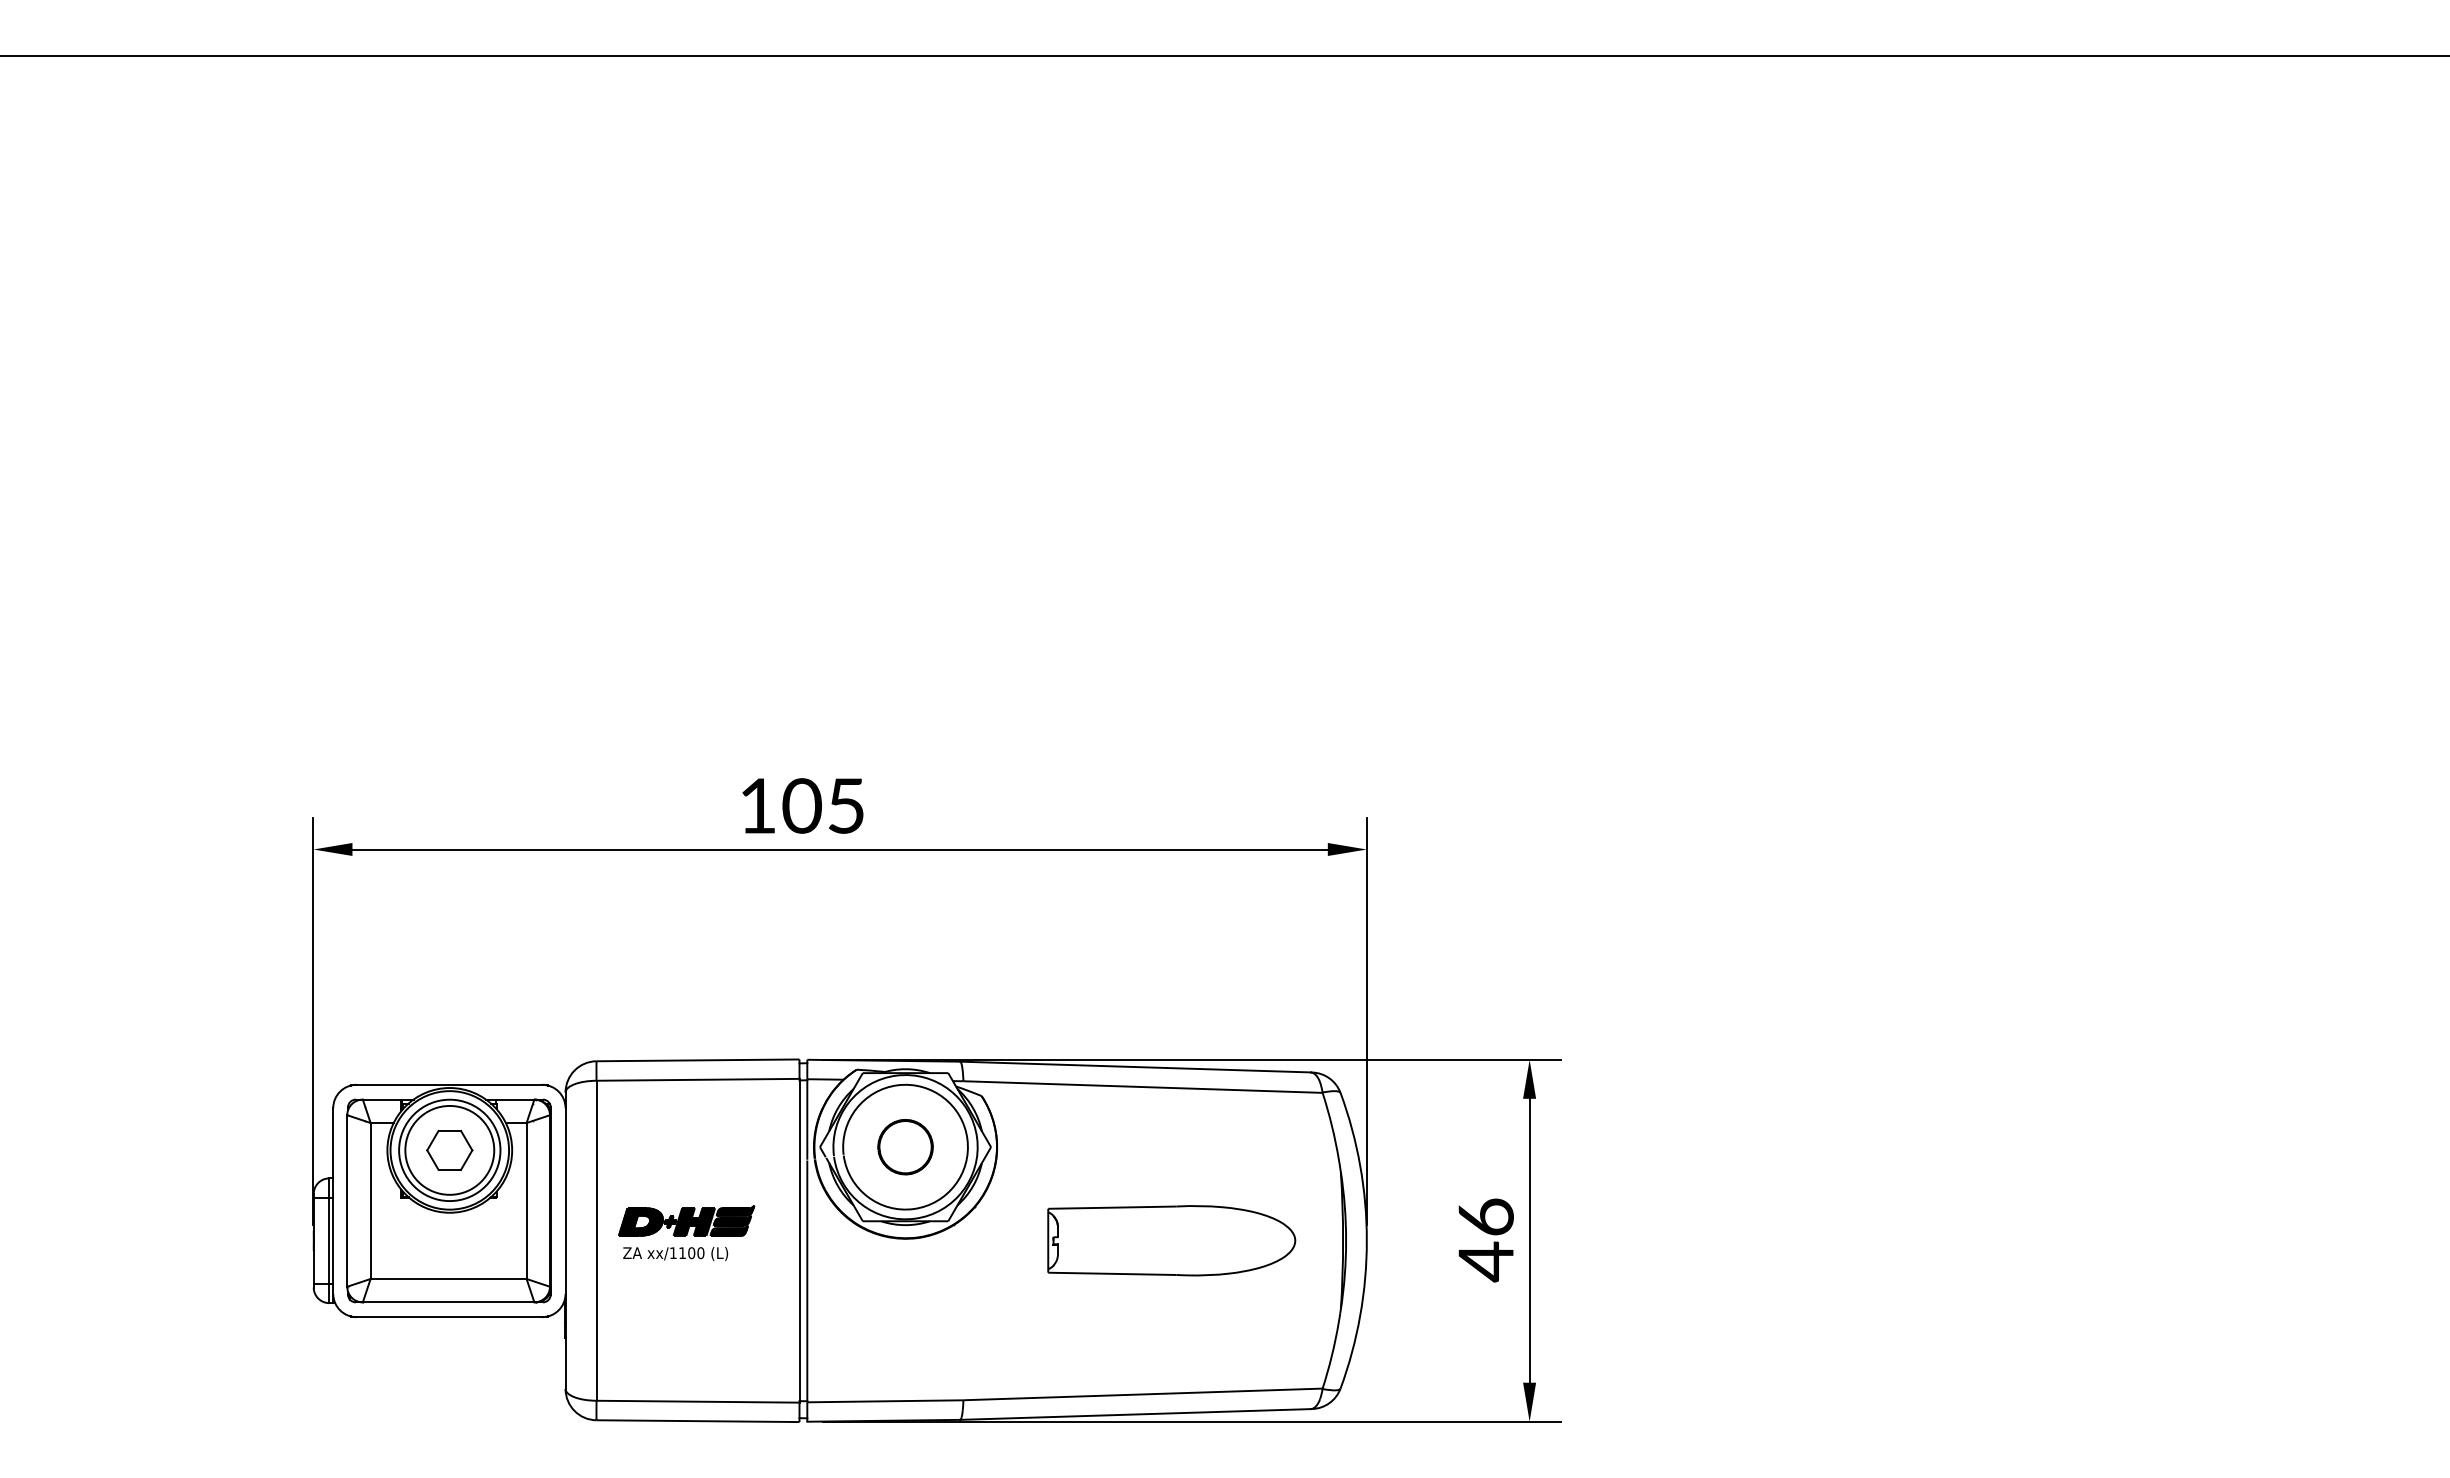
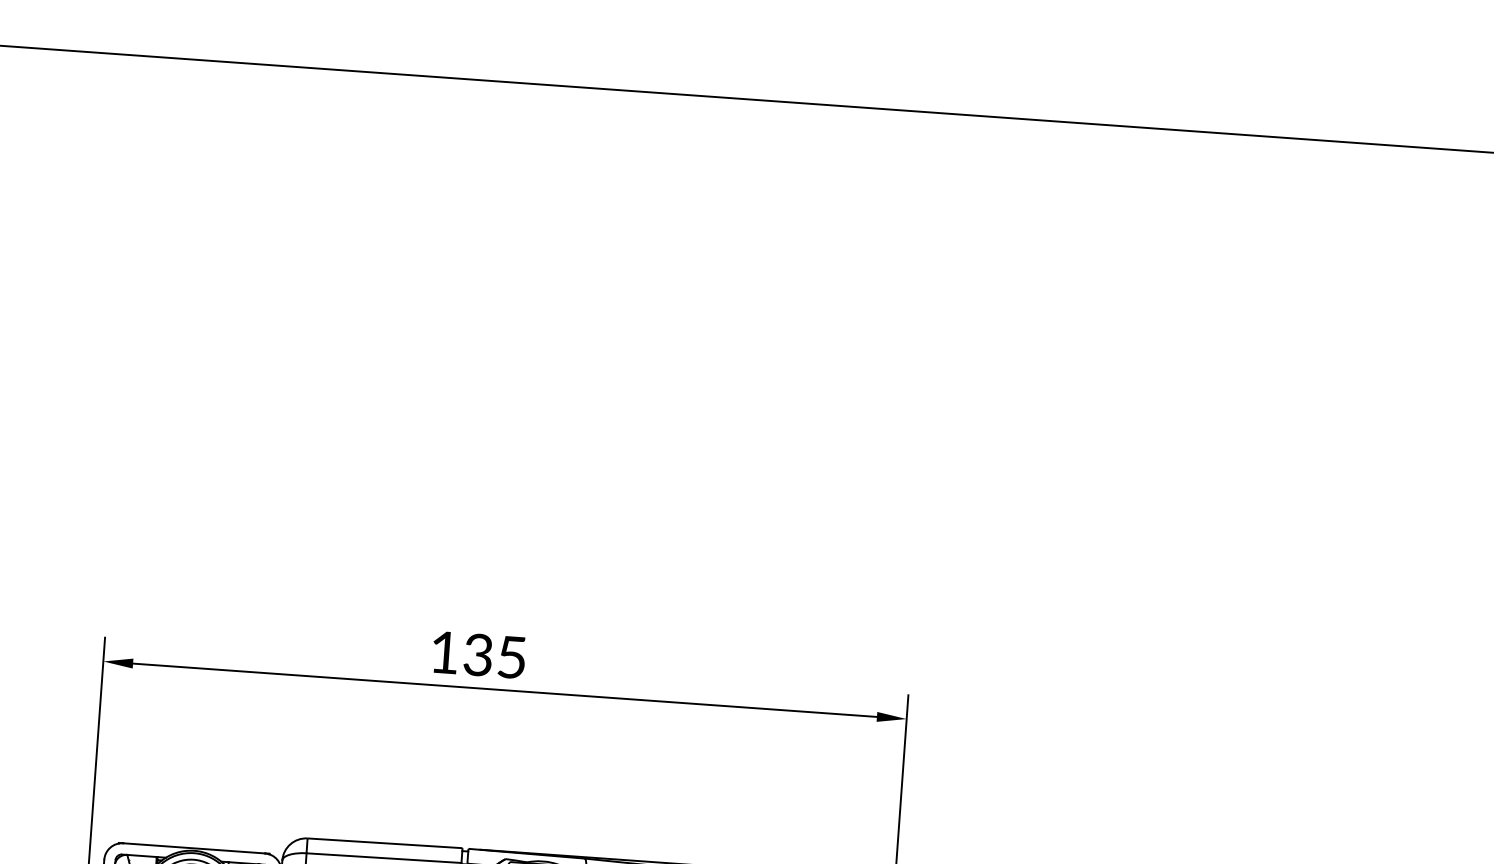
text: (801, 805) -> (477, 654), 105 -> 135

